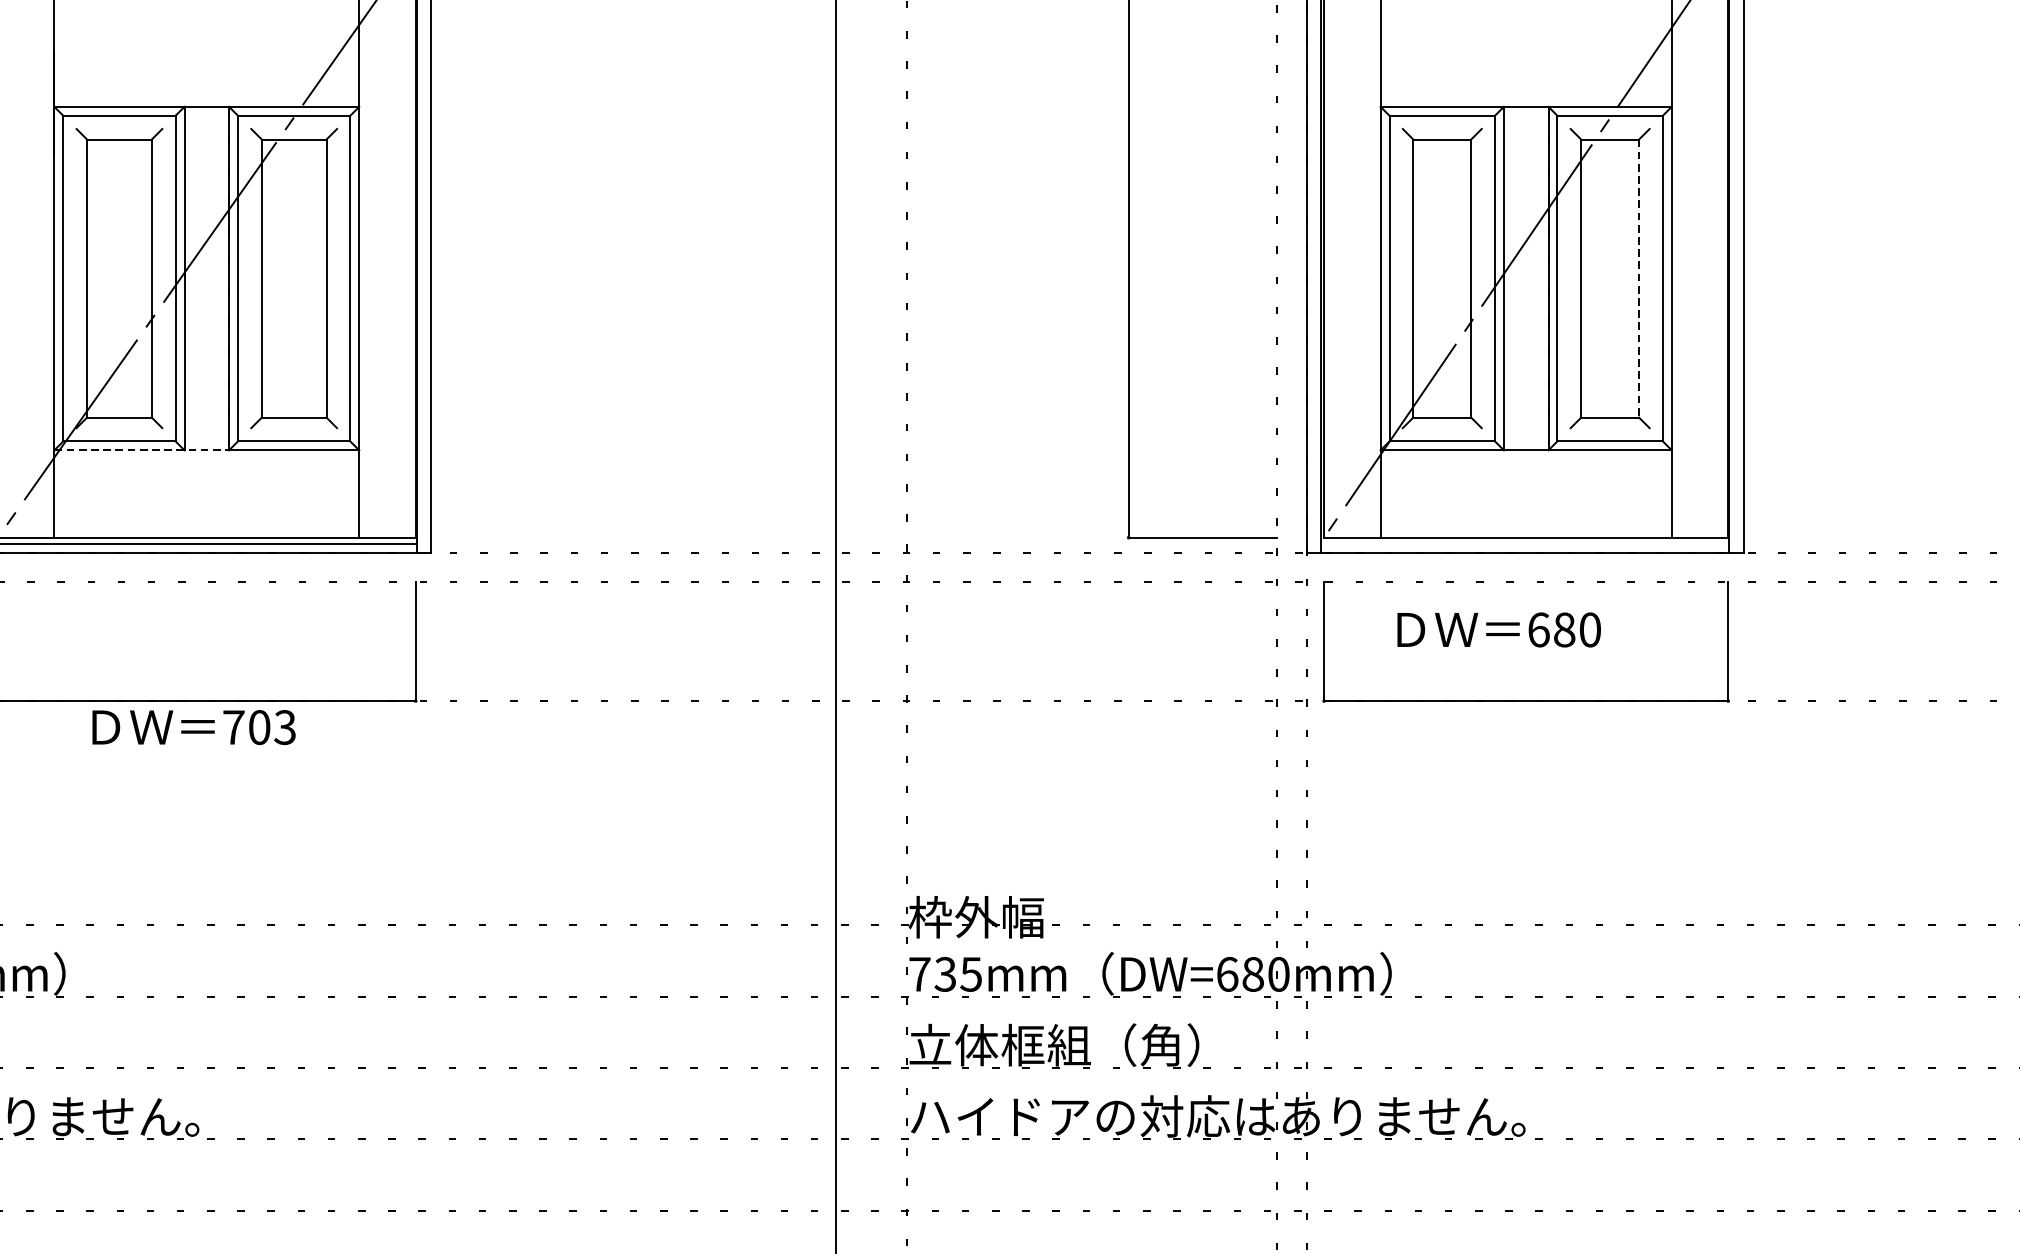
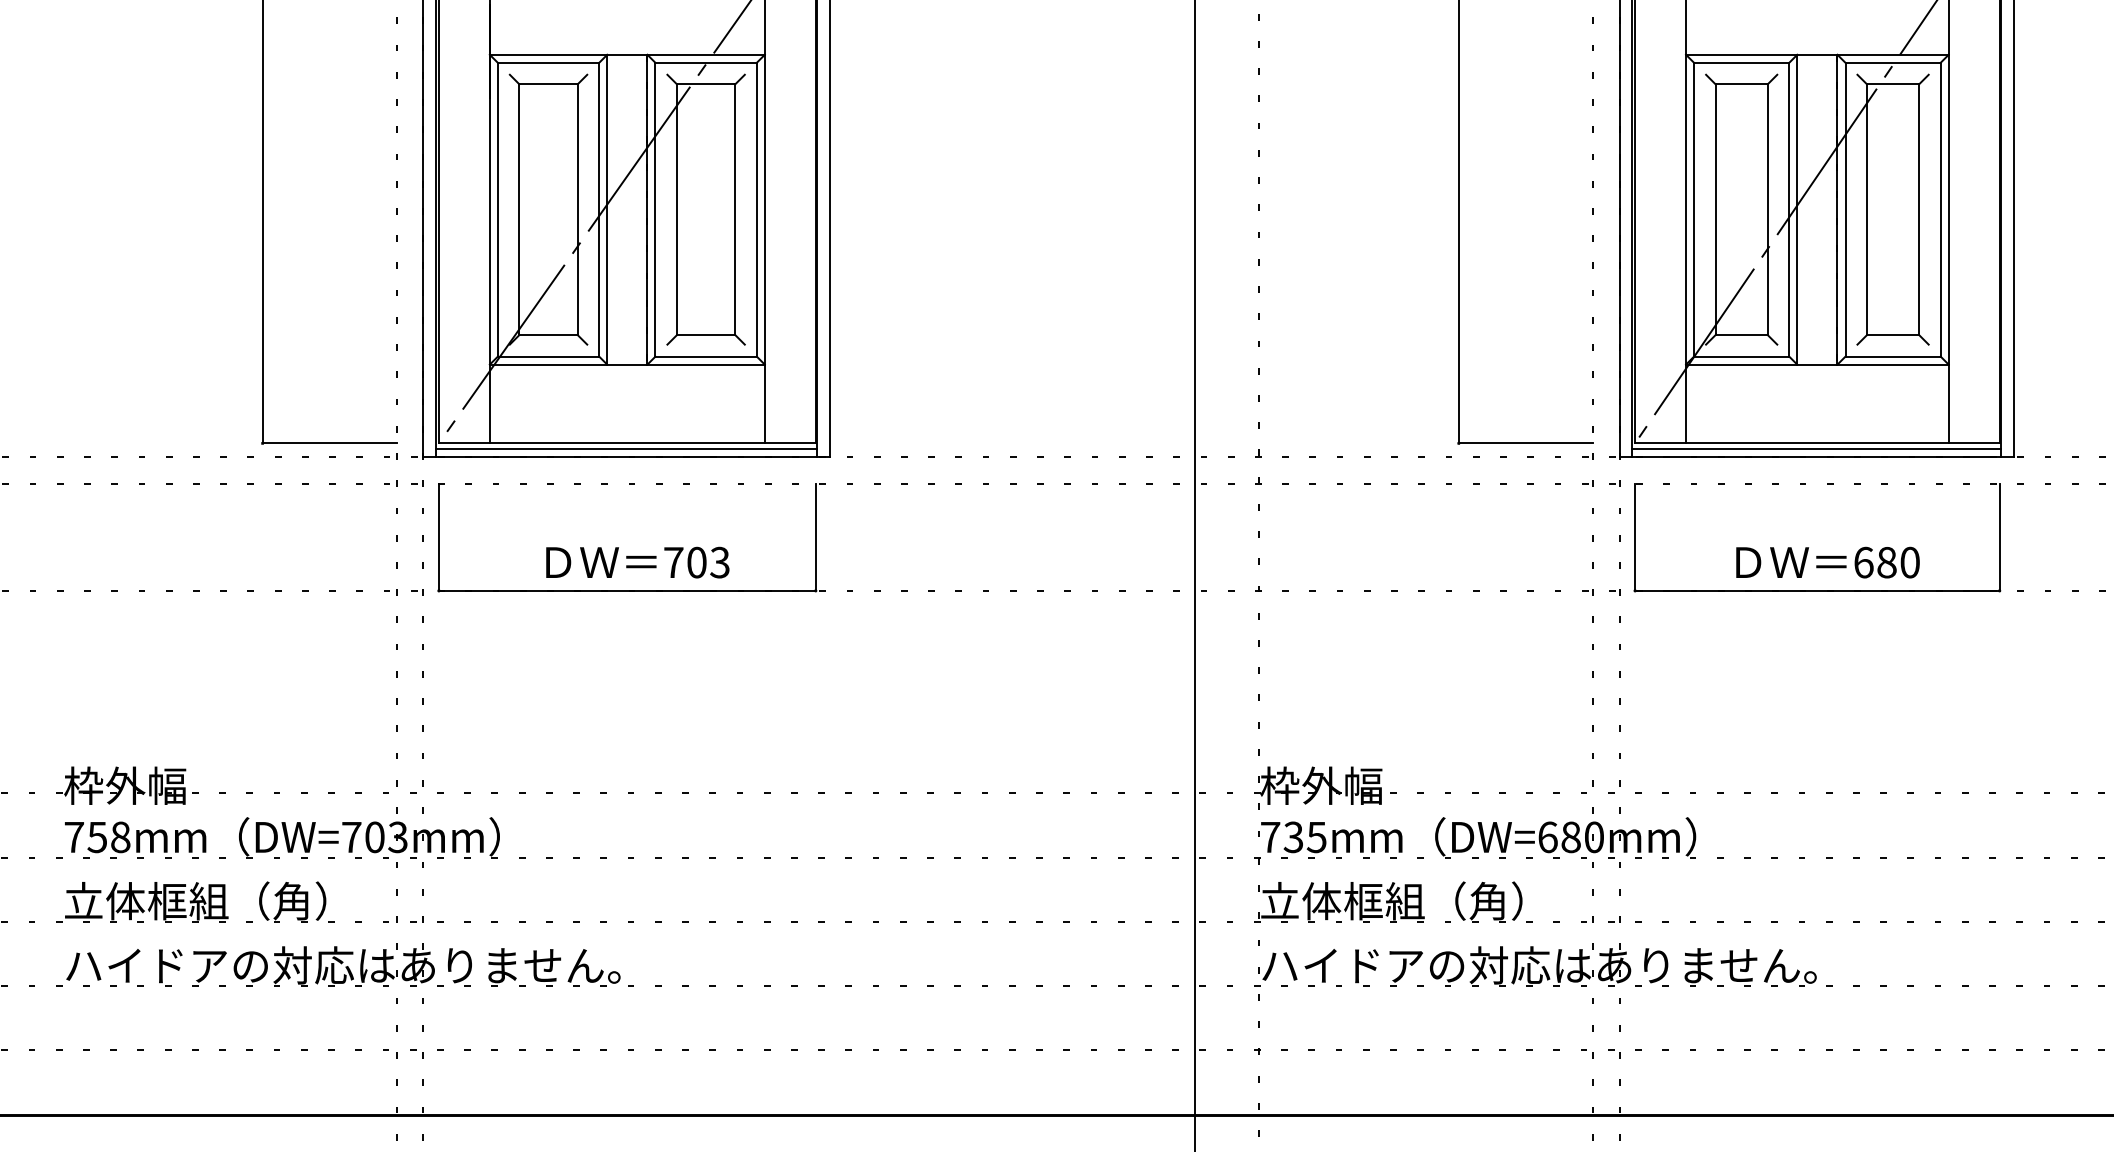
line: (1639, 279) -> (1919, 210), dashed -> solid
line: (141, 450) -> (568, 364), dashed -> solid
line: (1525, 543) -> (1816, 448), added
text: (1498, 629) -> (1827, 562), moved
text: (193, 727) -> (637, 562), moved

